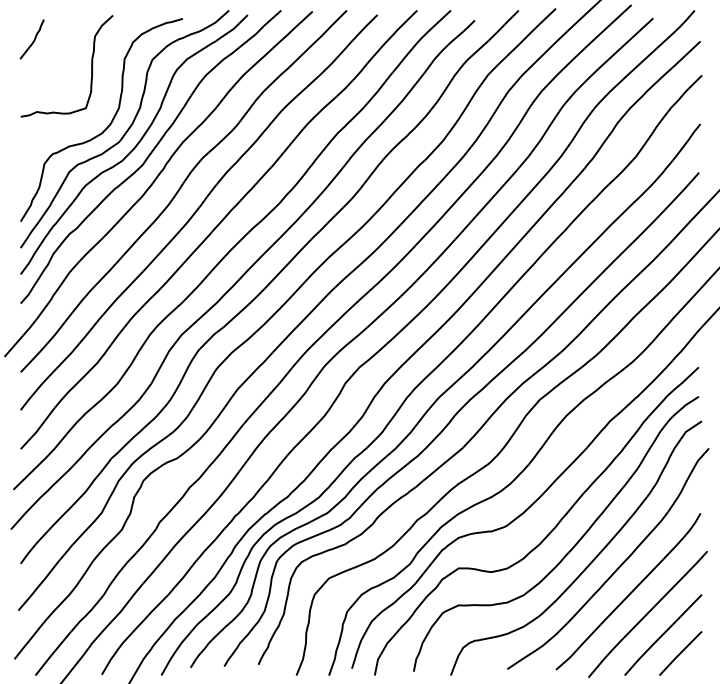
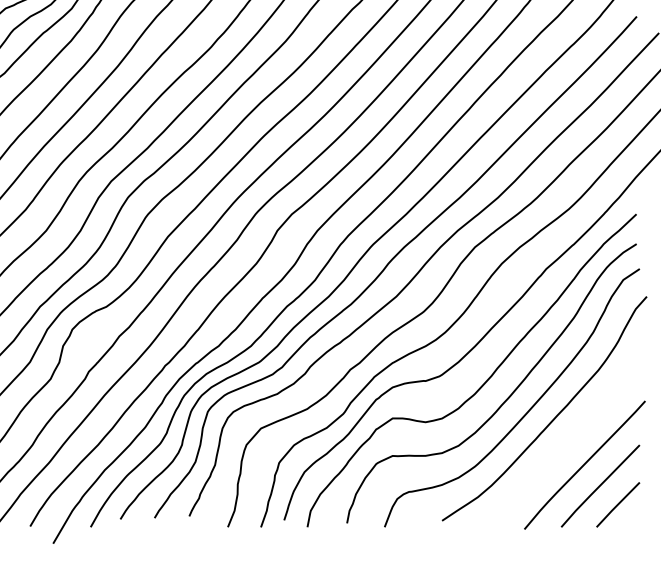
curve: (630, 592) -> (567, 442), removed

